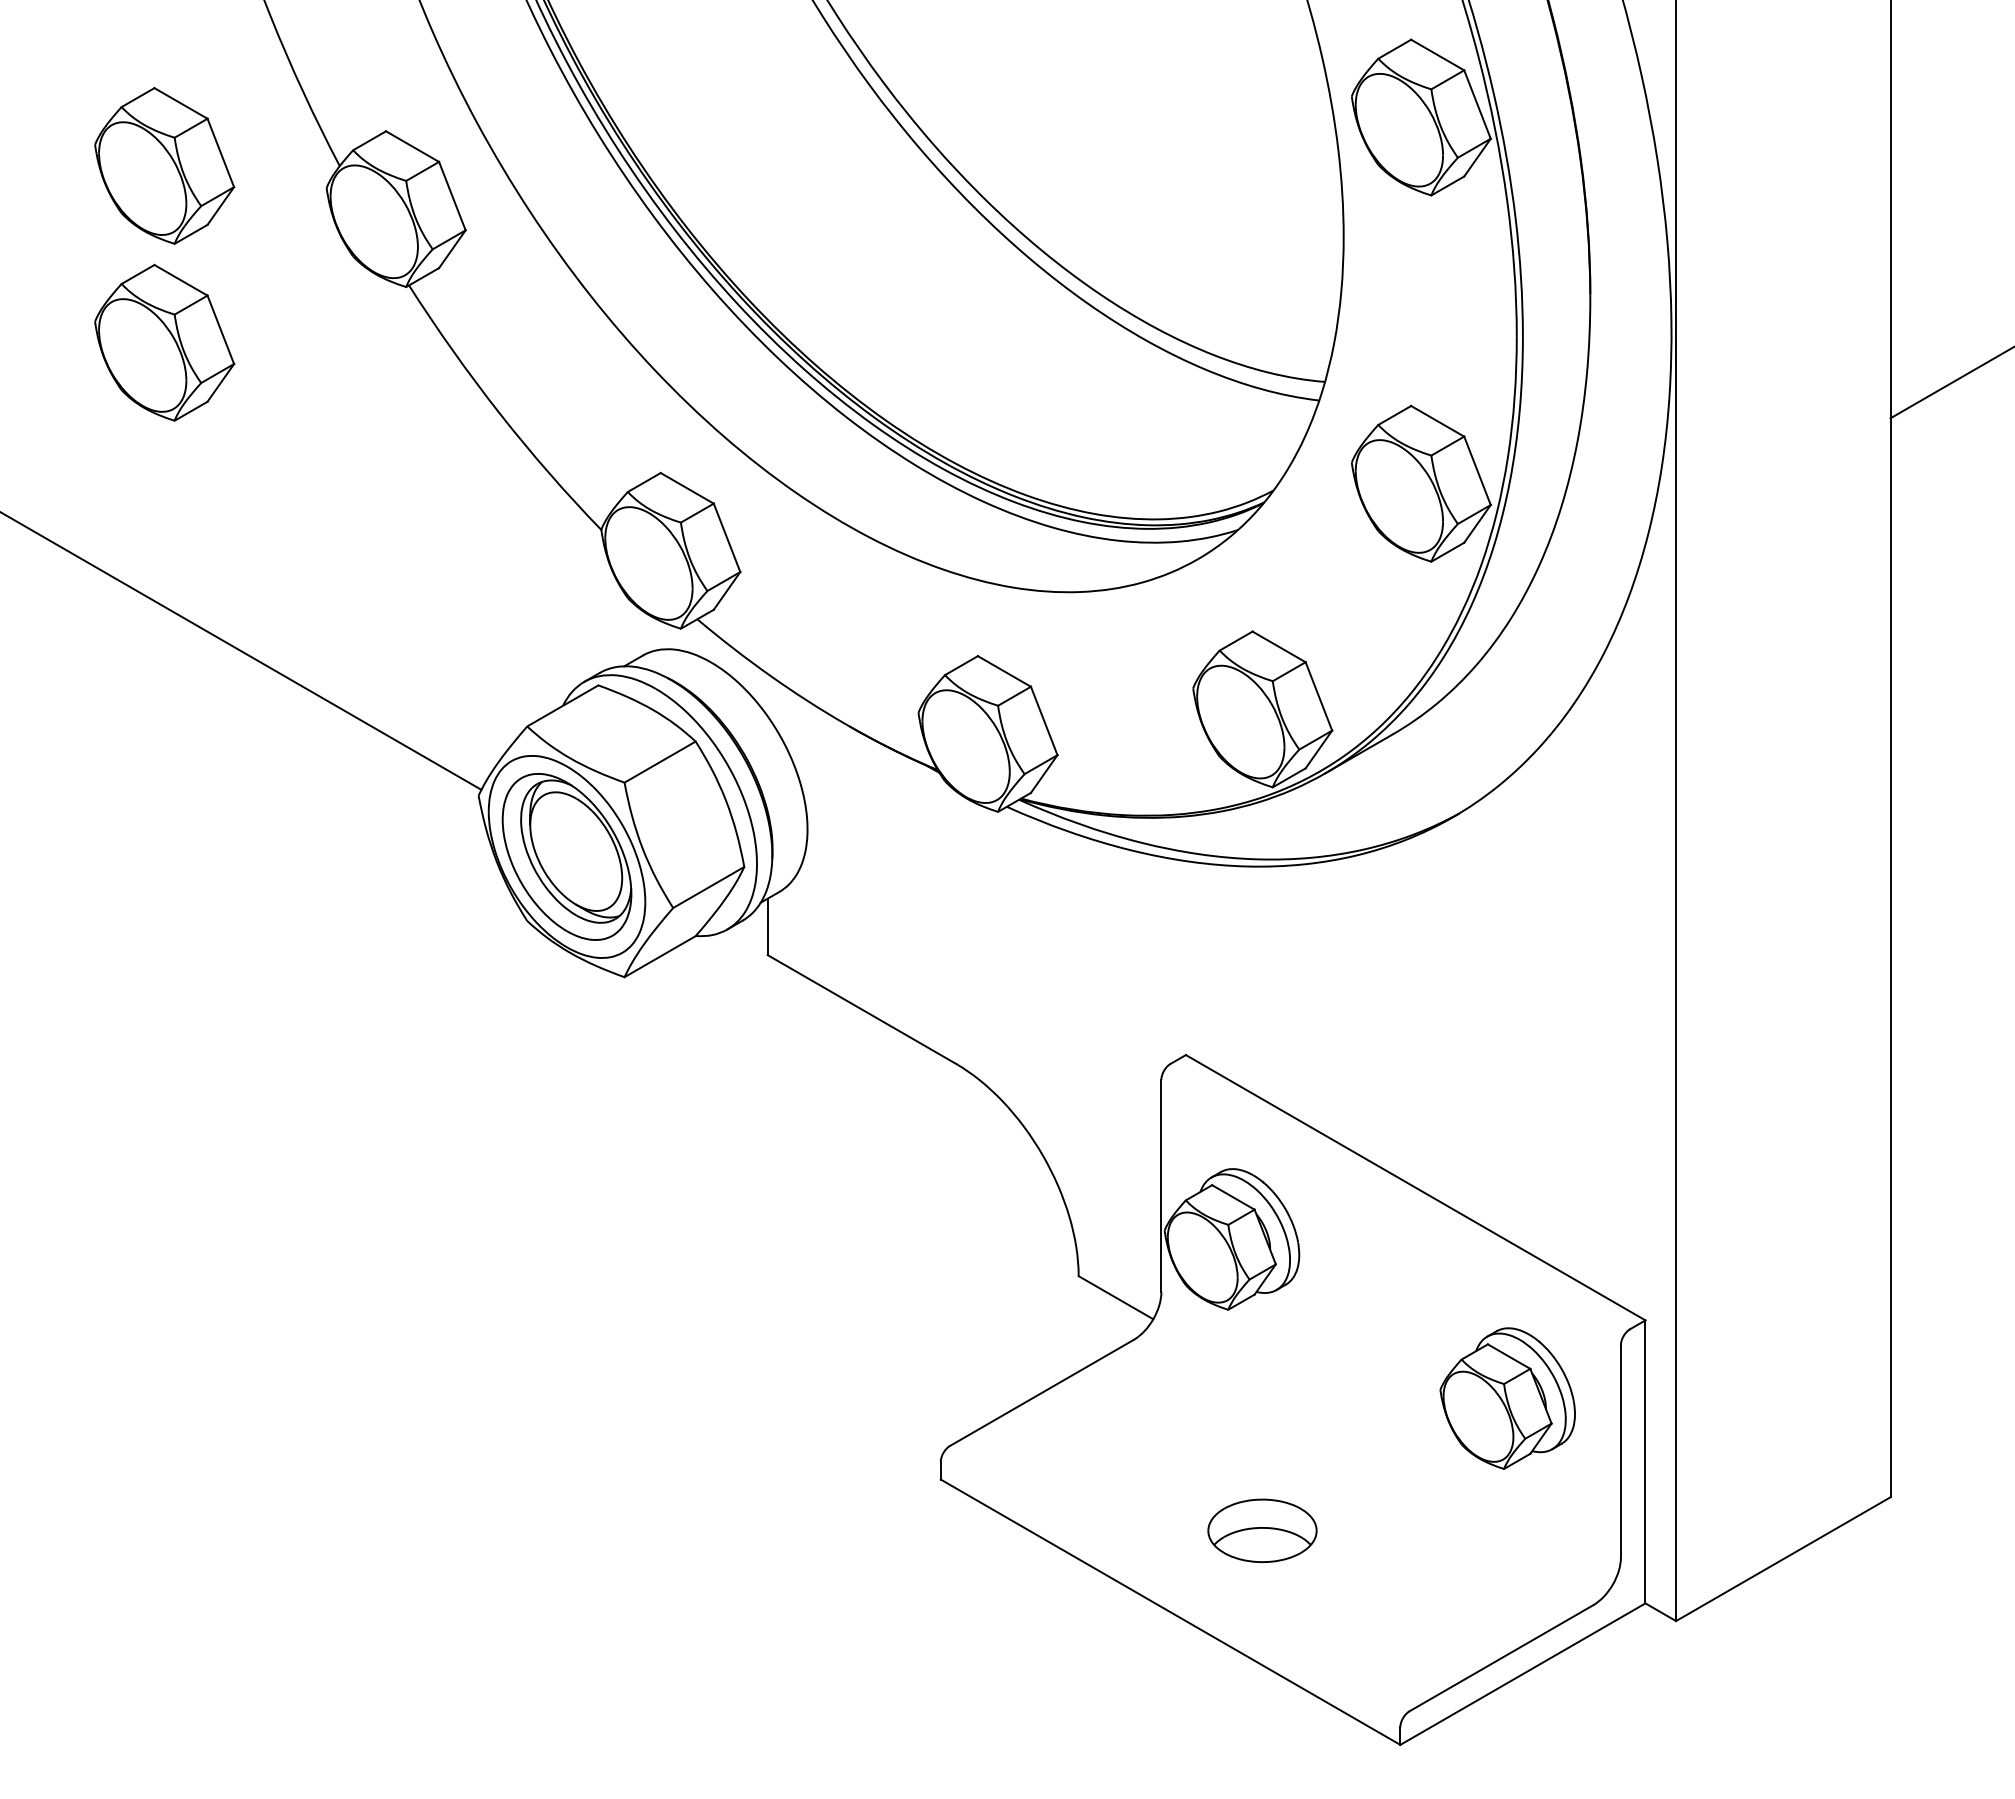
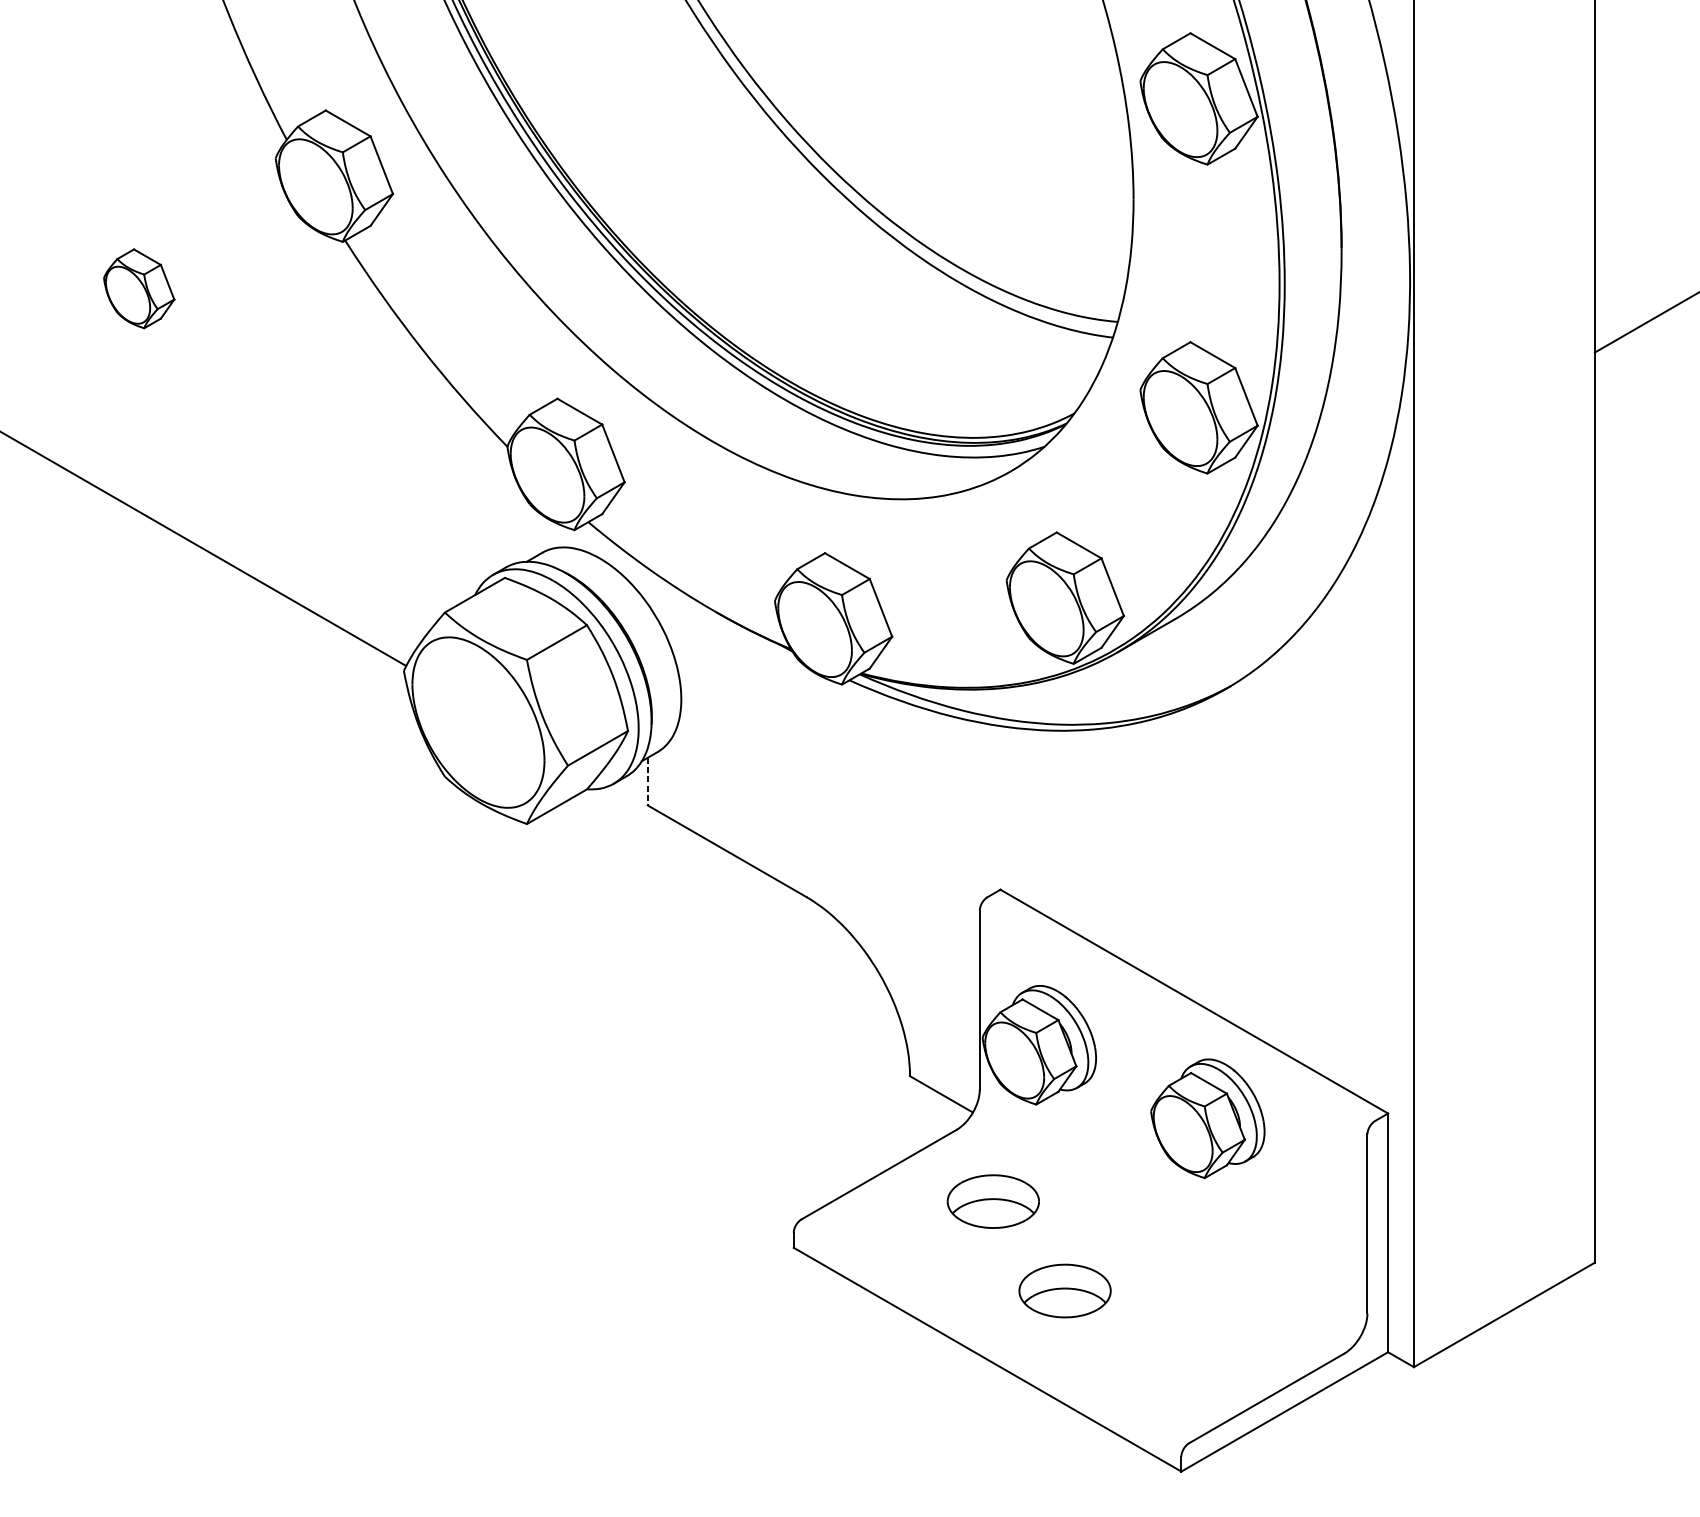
part: (164, 165) -> (138, 139), removed
part: (164, 342) -> (138, 288), size x0.6
part: (566, 856) -> (478, 722), removed
line: (767, 927) -> (647, 782), solid -> dashed
part: (1507, 1398) -> (1207, 1118), moved
part: (1177, 1424) -> (993, 1201), added

